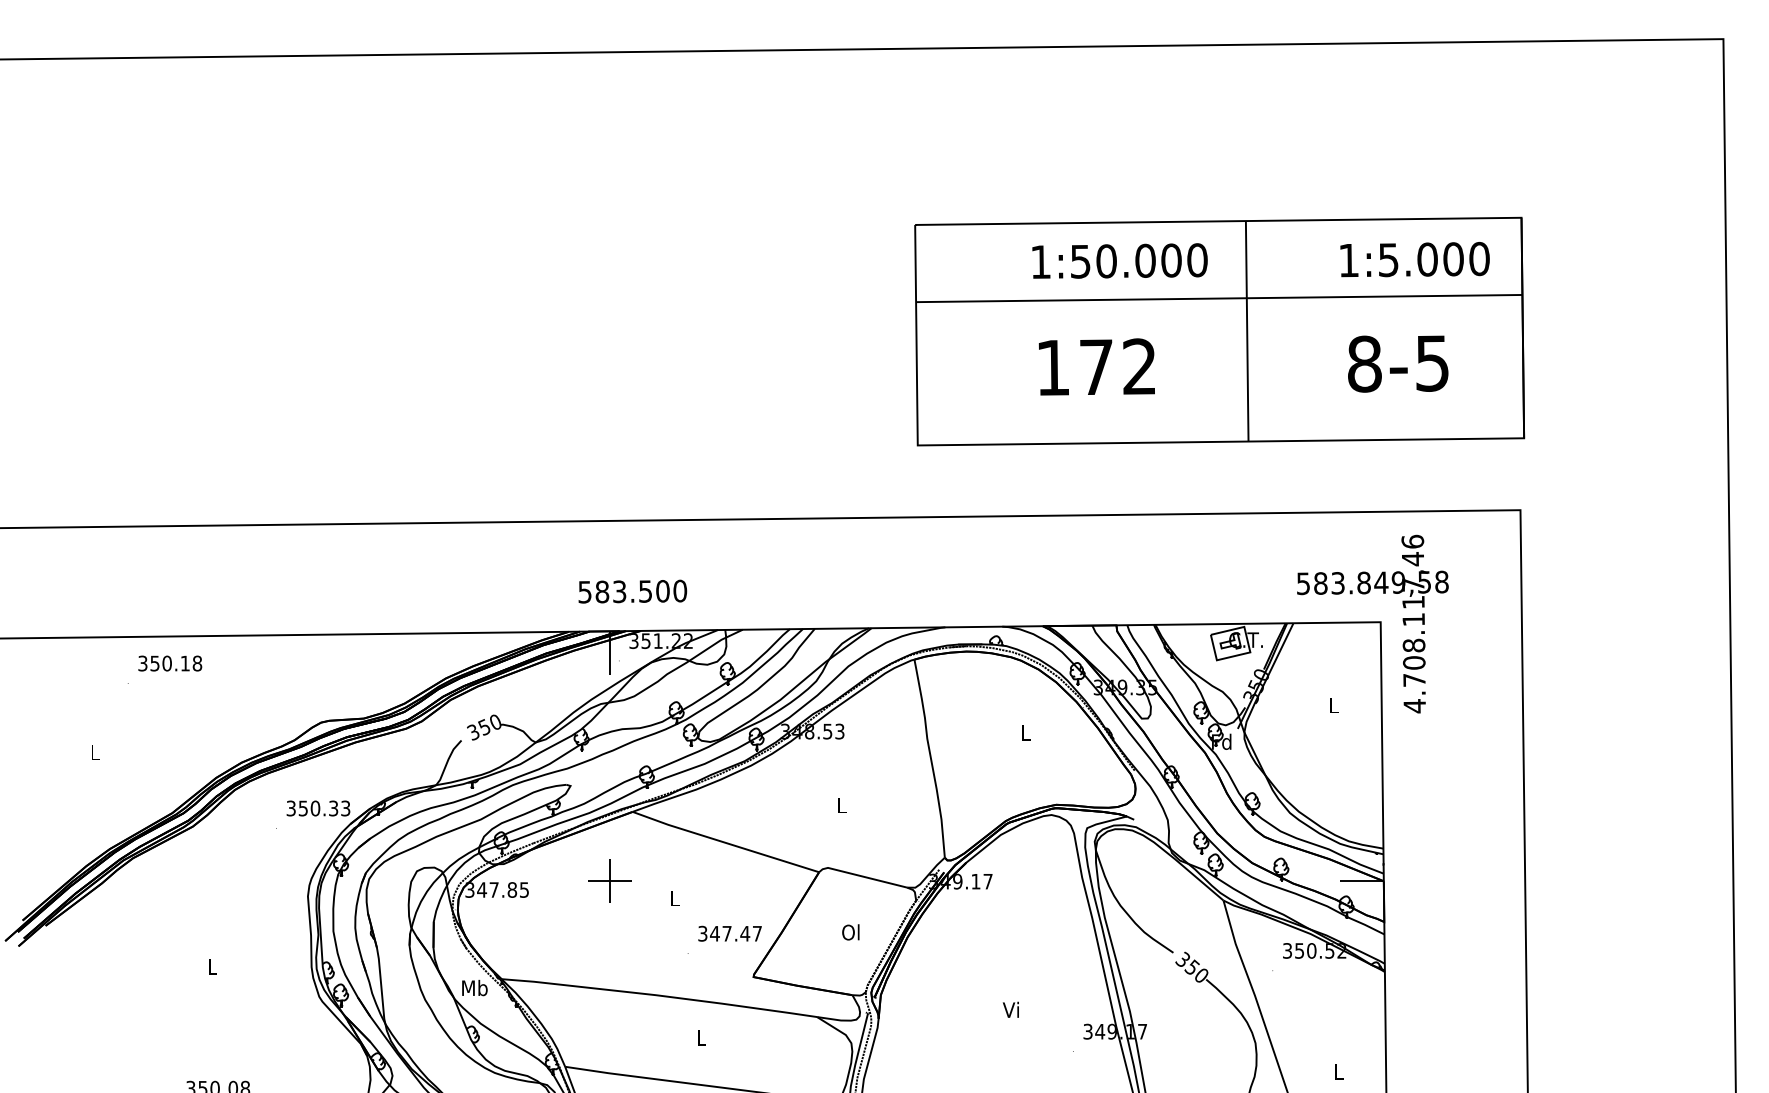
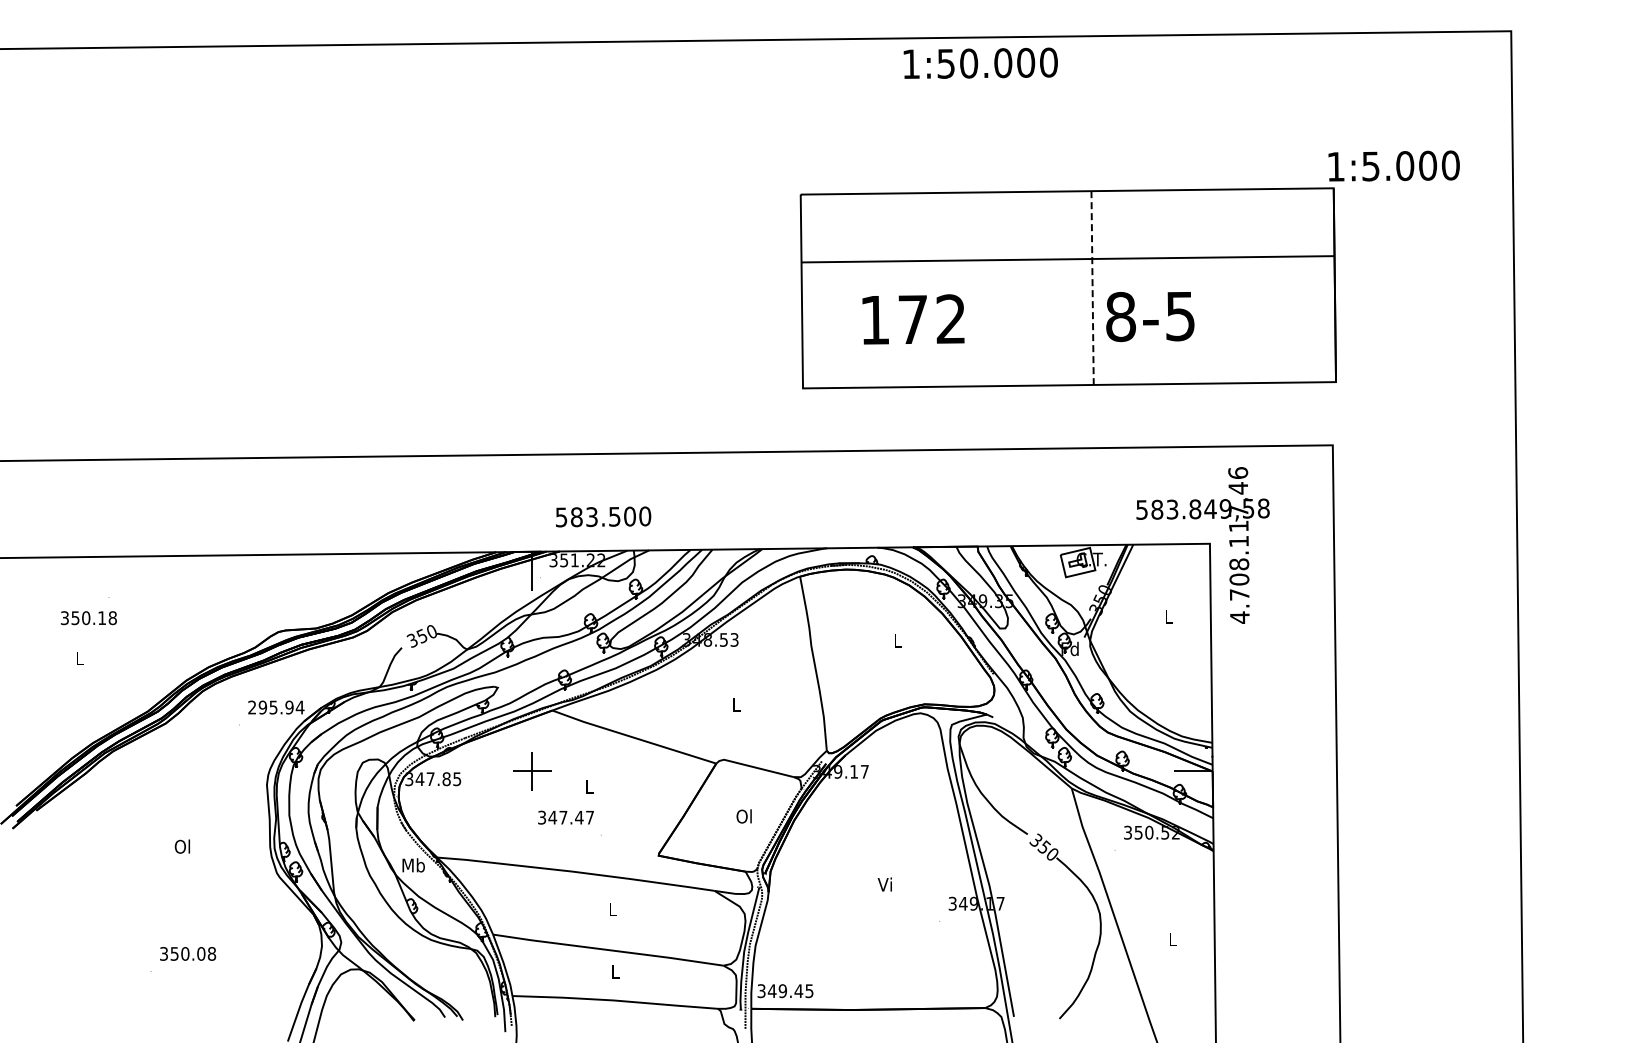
text: (1414, 258) -> (1393, 165), moved
text: (1119, 260) -> (980, 62), moved
line: (1247, 331) -> (1092, 288), solid -> dashed
text: (1398, 364) -> (1150, 317), moved
text: (1096, 367) -> (913, 319), moved
text: (632, 591) -> (603, 516), moved
text: (169, 663) -> (88, 618), moved
text: (318, 808) -> (276, 707), 350.33 -> 295.94
text: (729, 933) -> (565, 817), moved
text: (211, 966) -> (182, 846), L -> Ol

